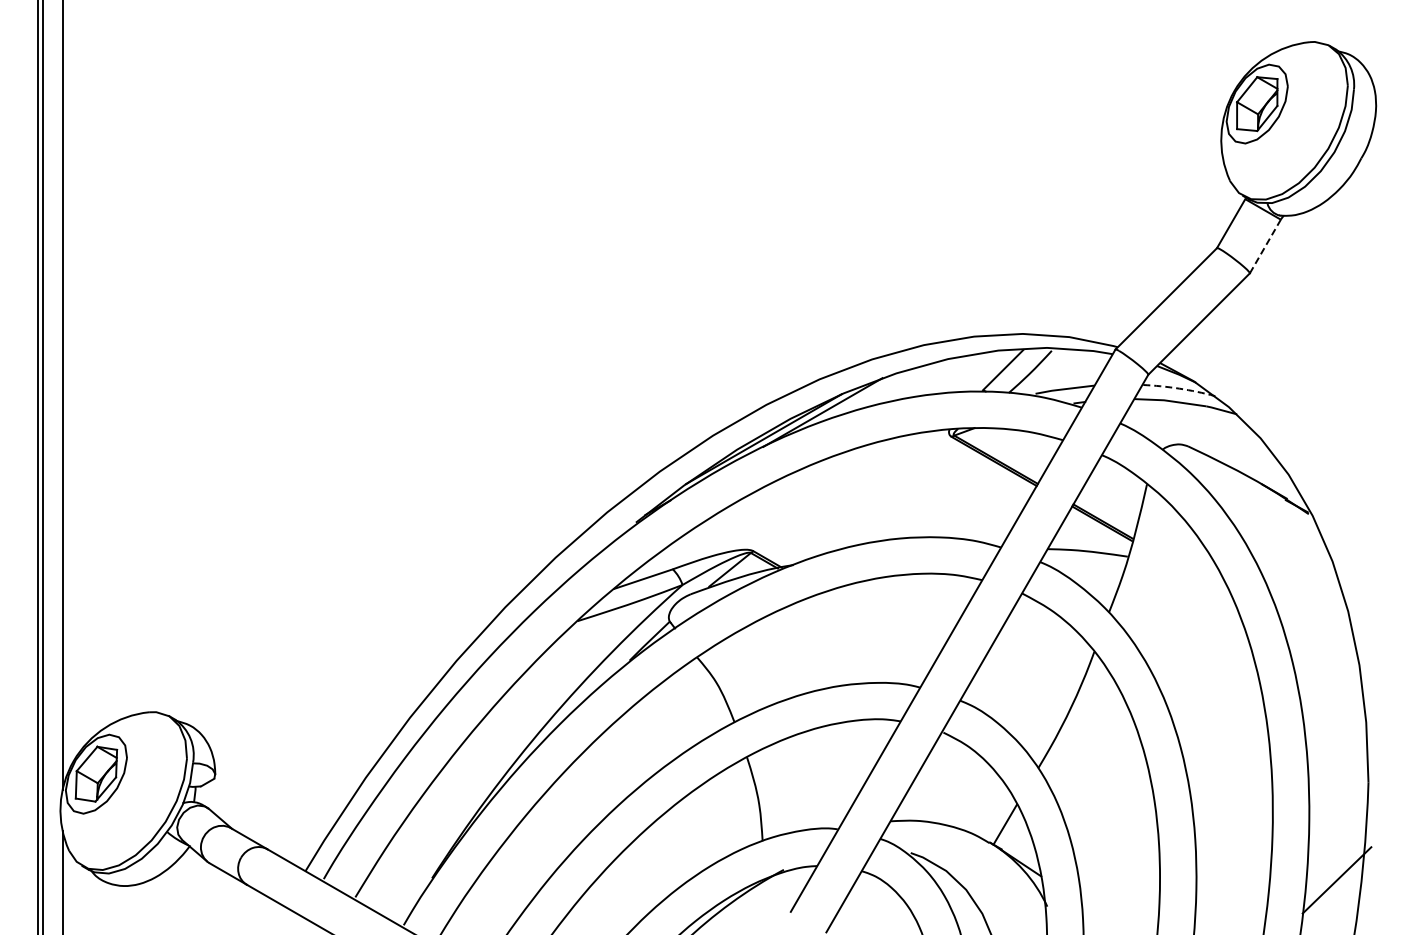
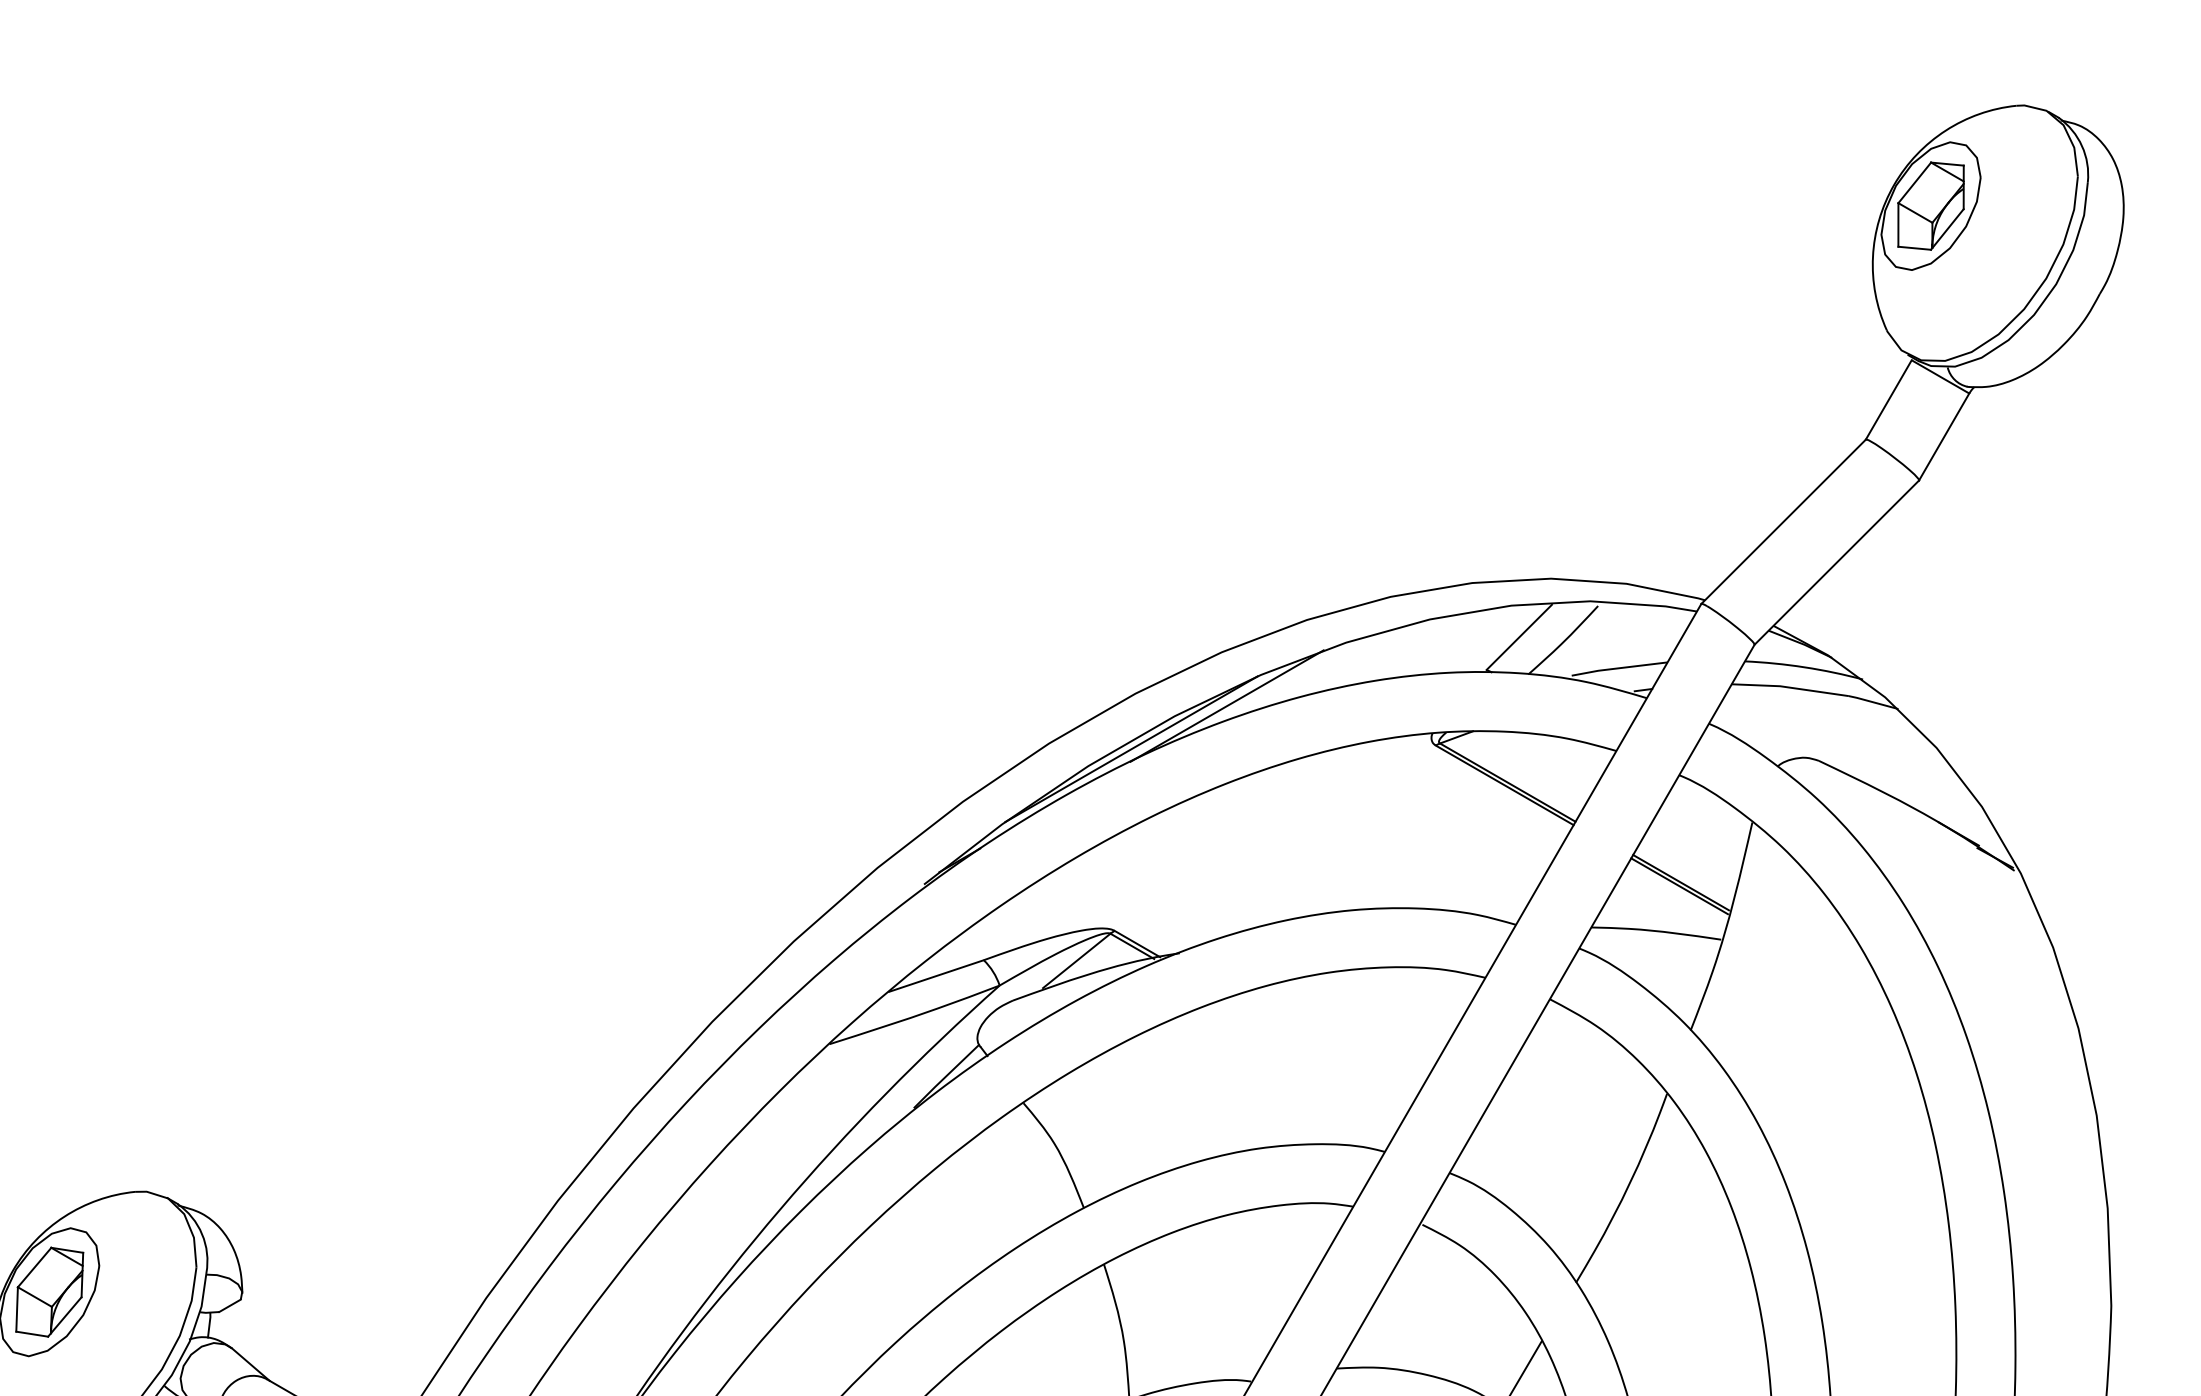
line: (1265, 246) -> (1944, 436), dashed -> solid
arc: (1179, 388) -> (1805, 667), dashed -> solid

